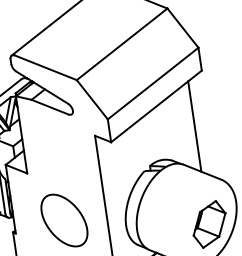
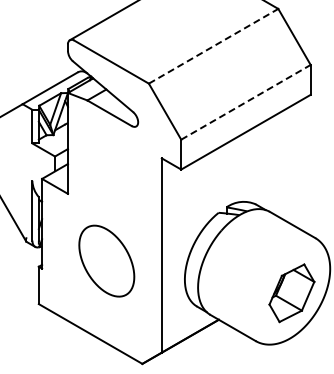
line: (122, 44) -> (213, 46), solid -> dashed
line: (152, 83) -> (245, 102), solid -> dashed
line: (195, 126) -> (291, 165), removed

